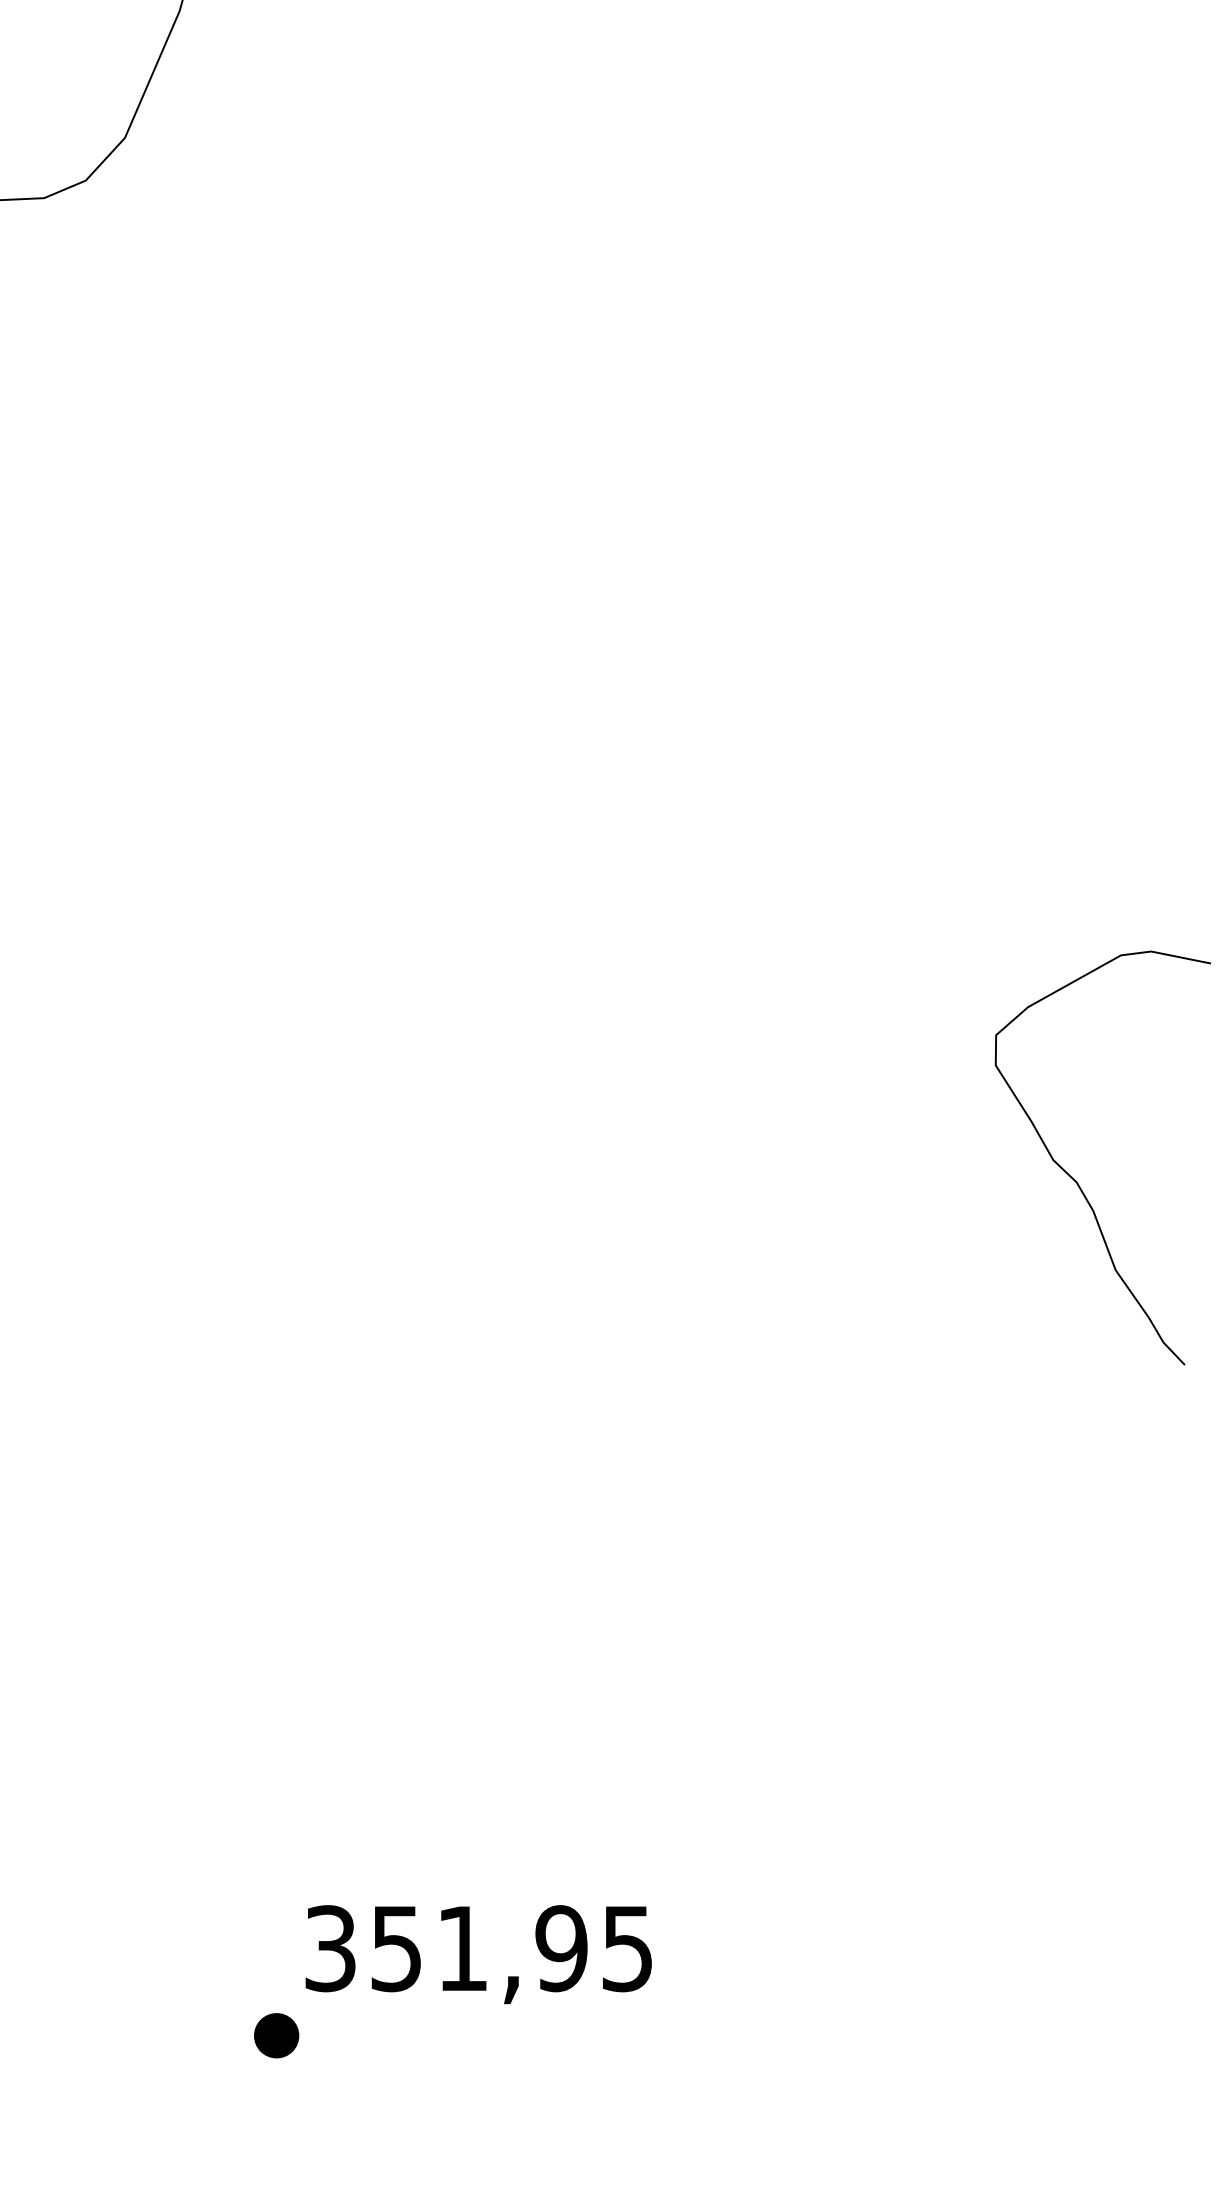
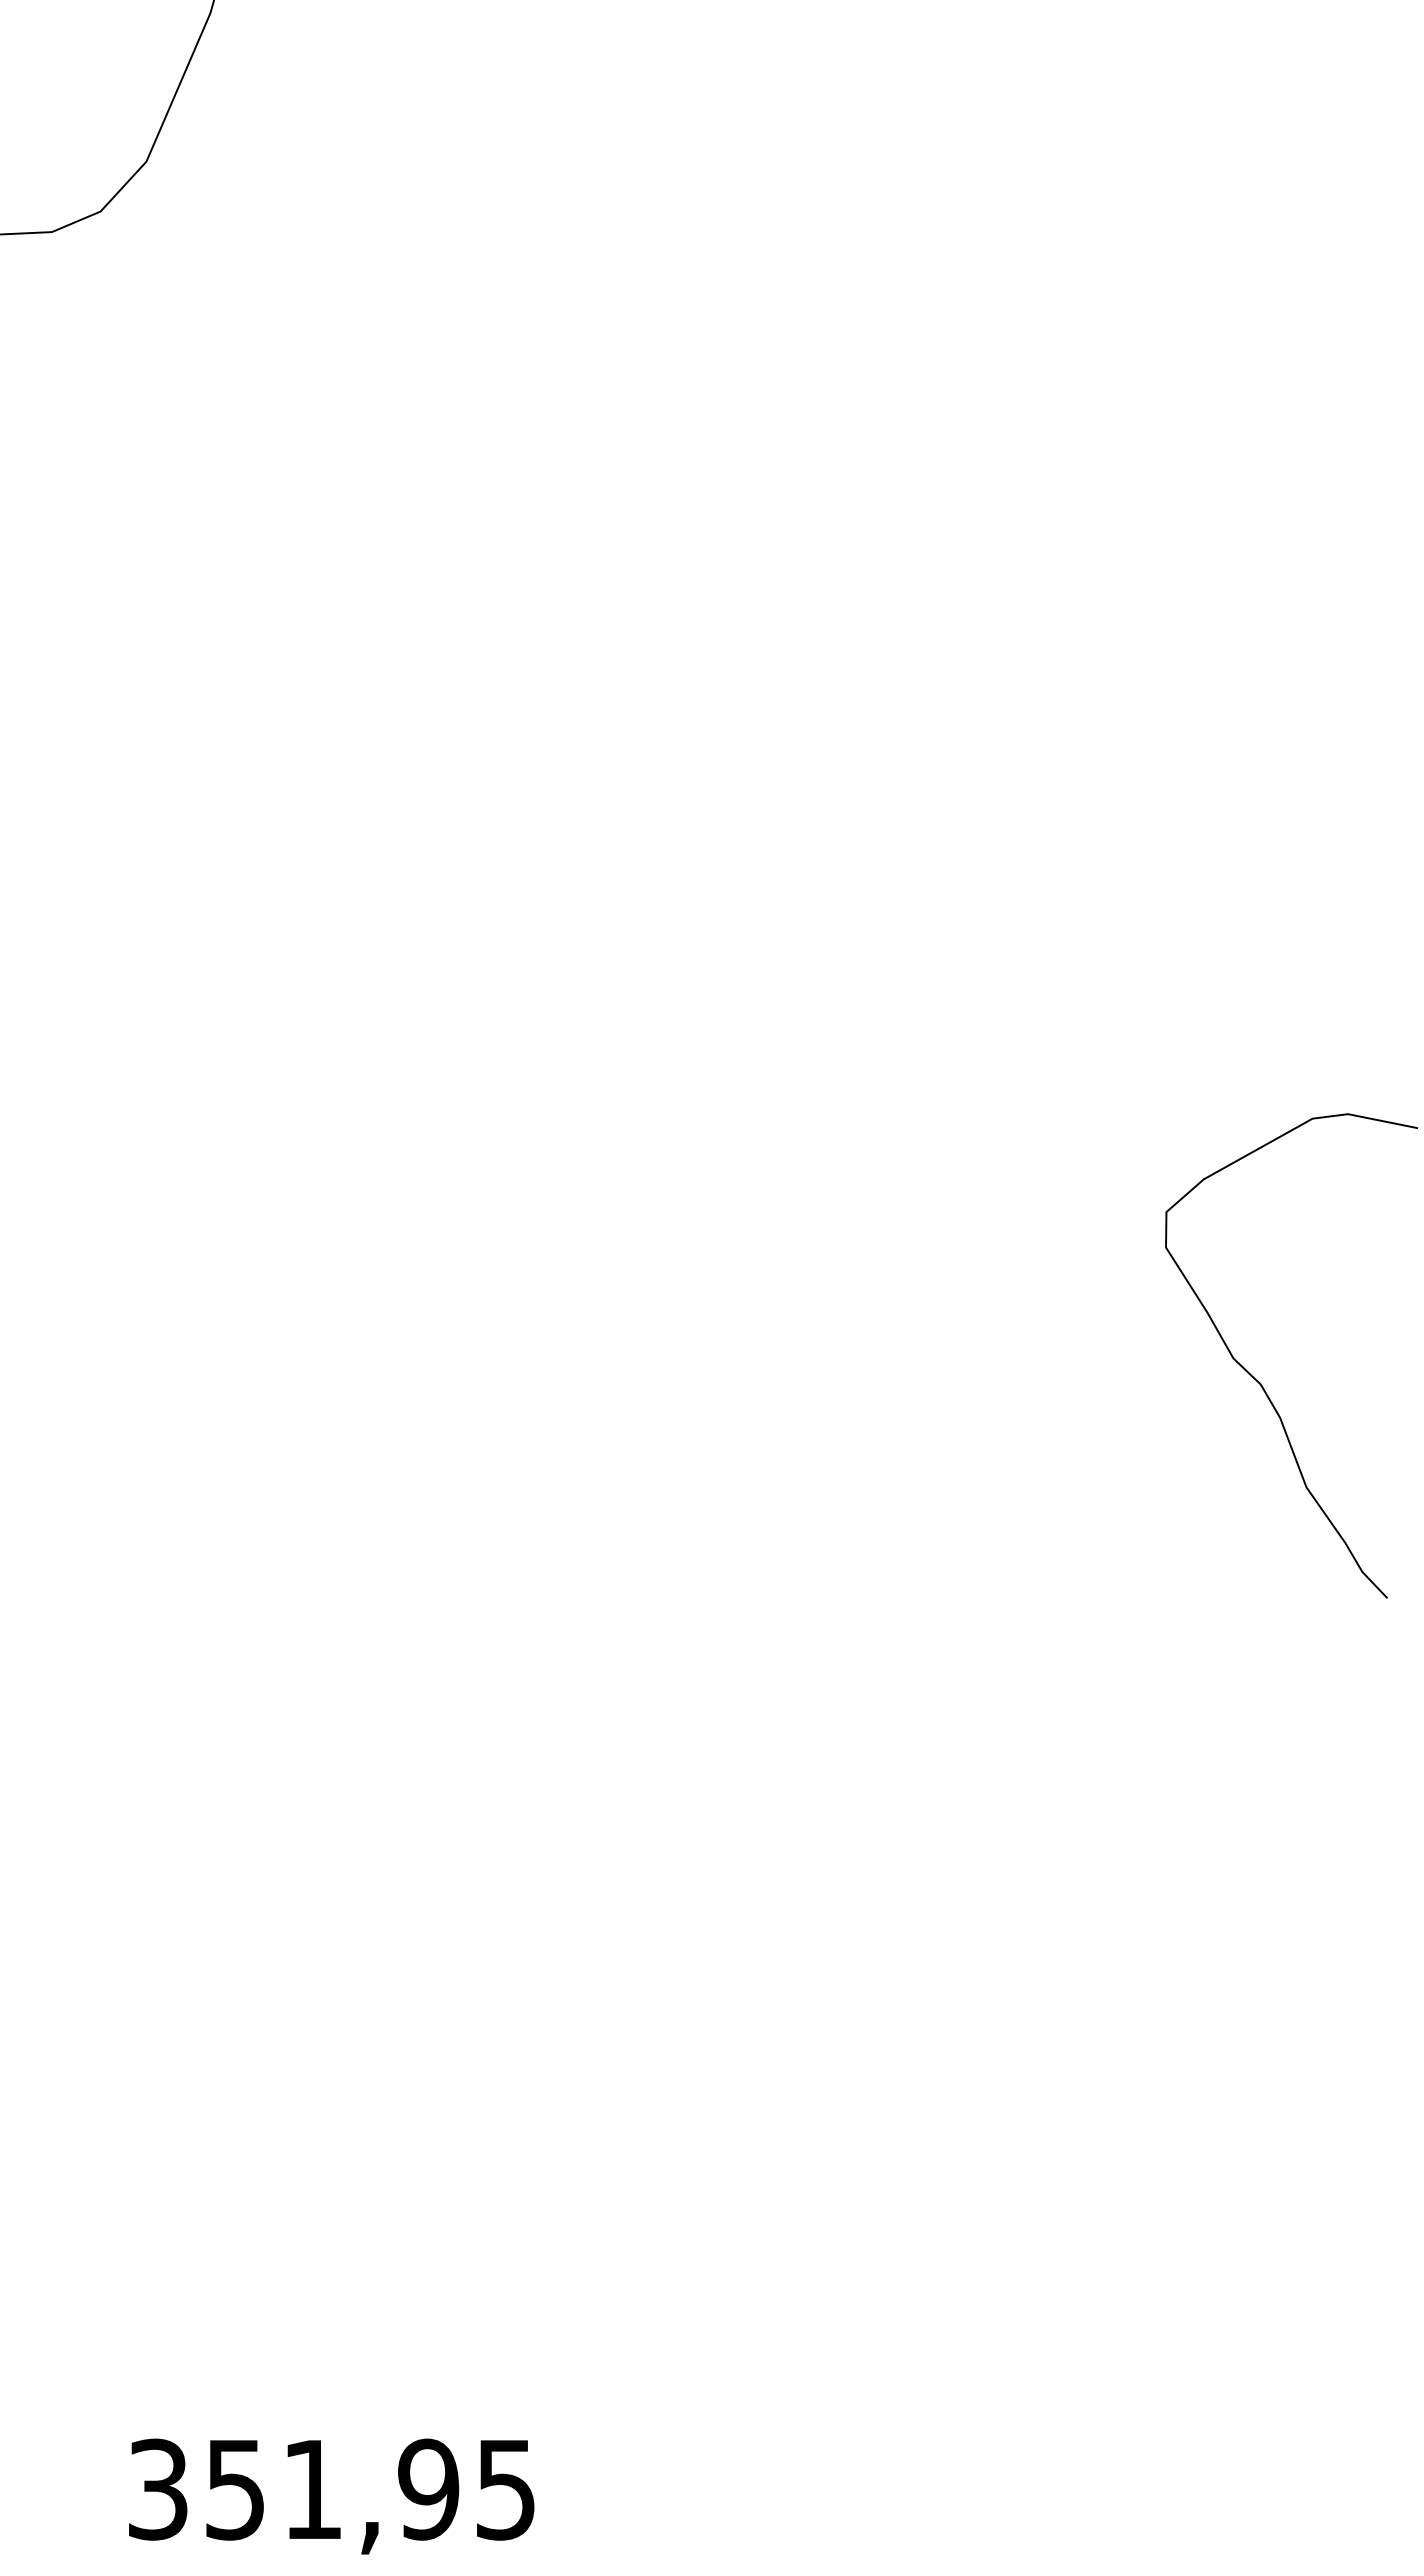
text: (478, 1954) -> (331, 2496), moved
part: (276, 2035) -> (323, 2383), removed

